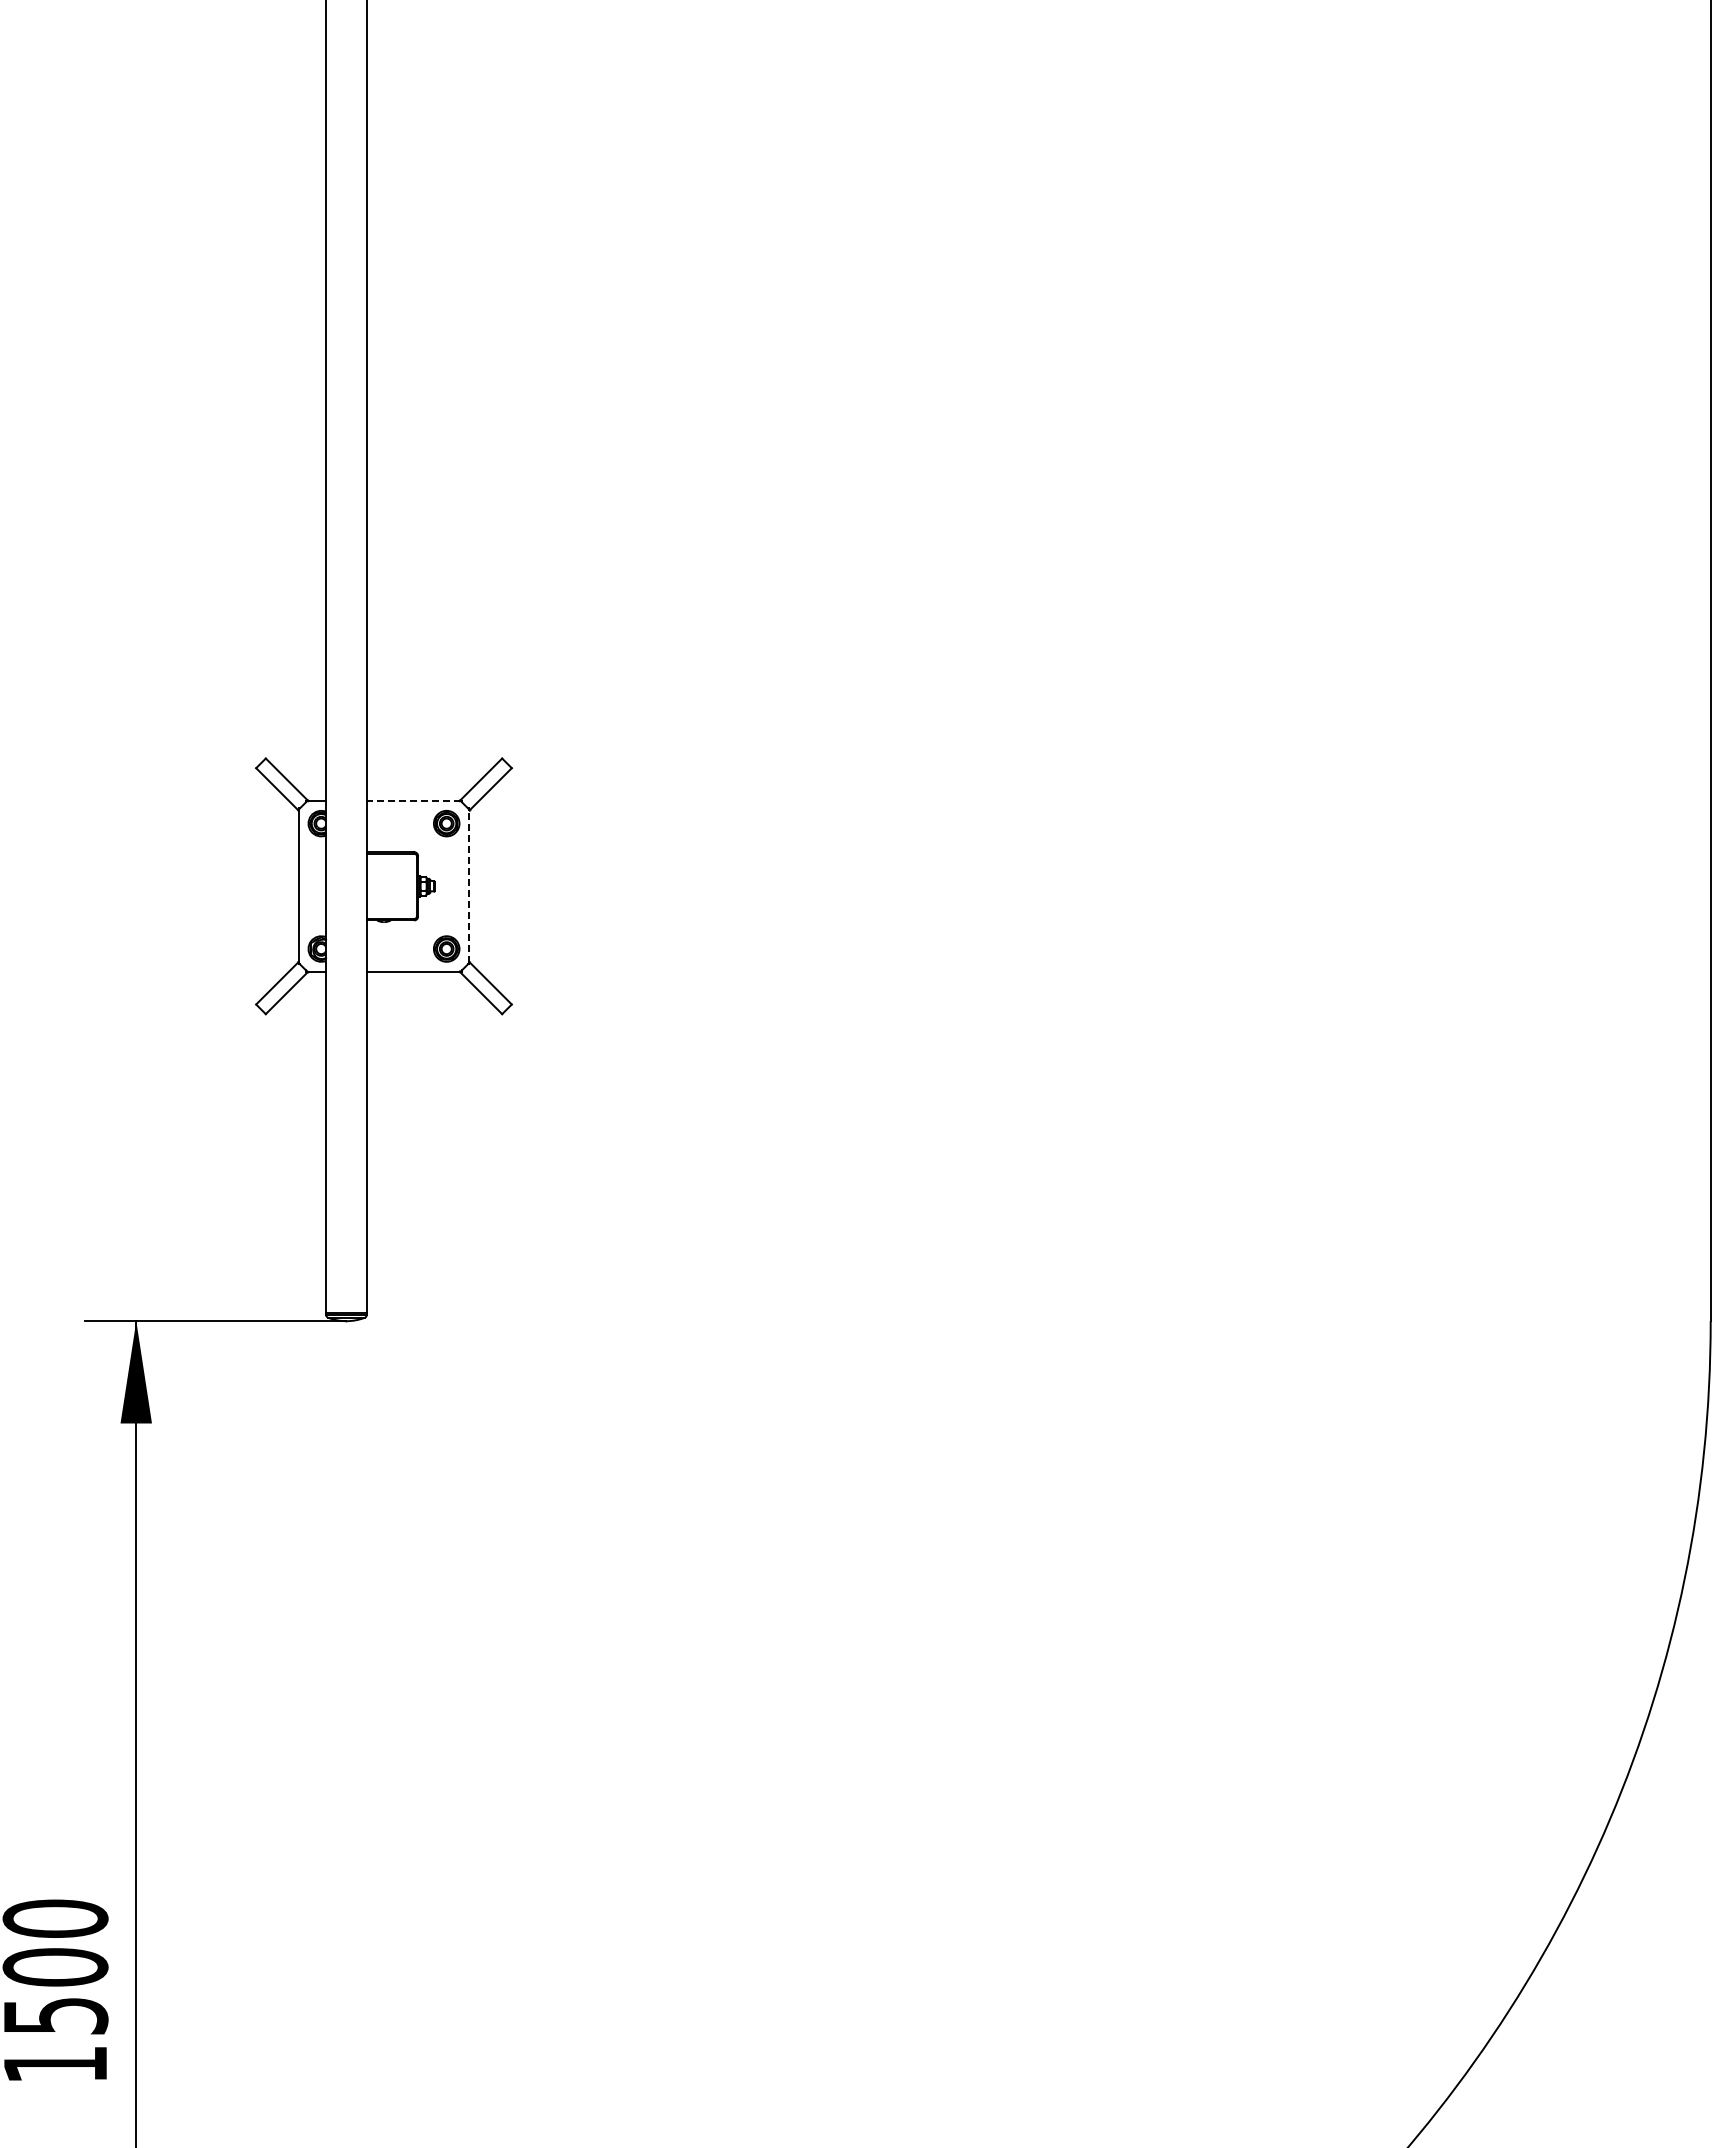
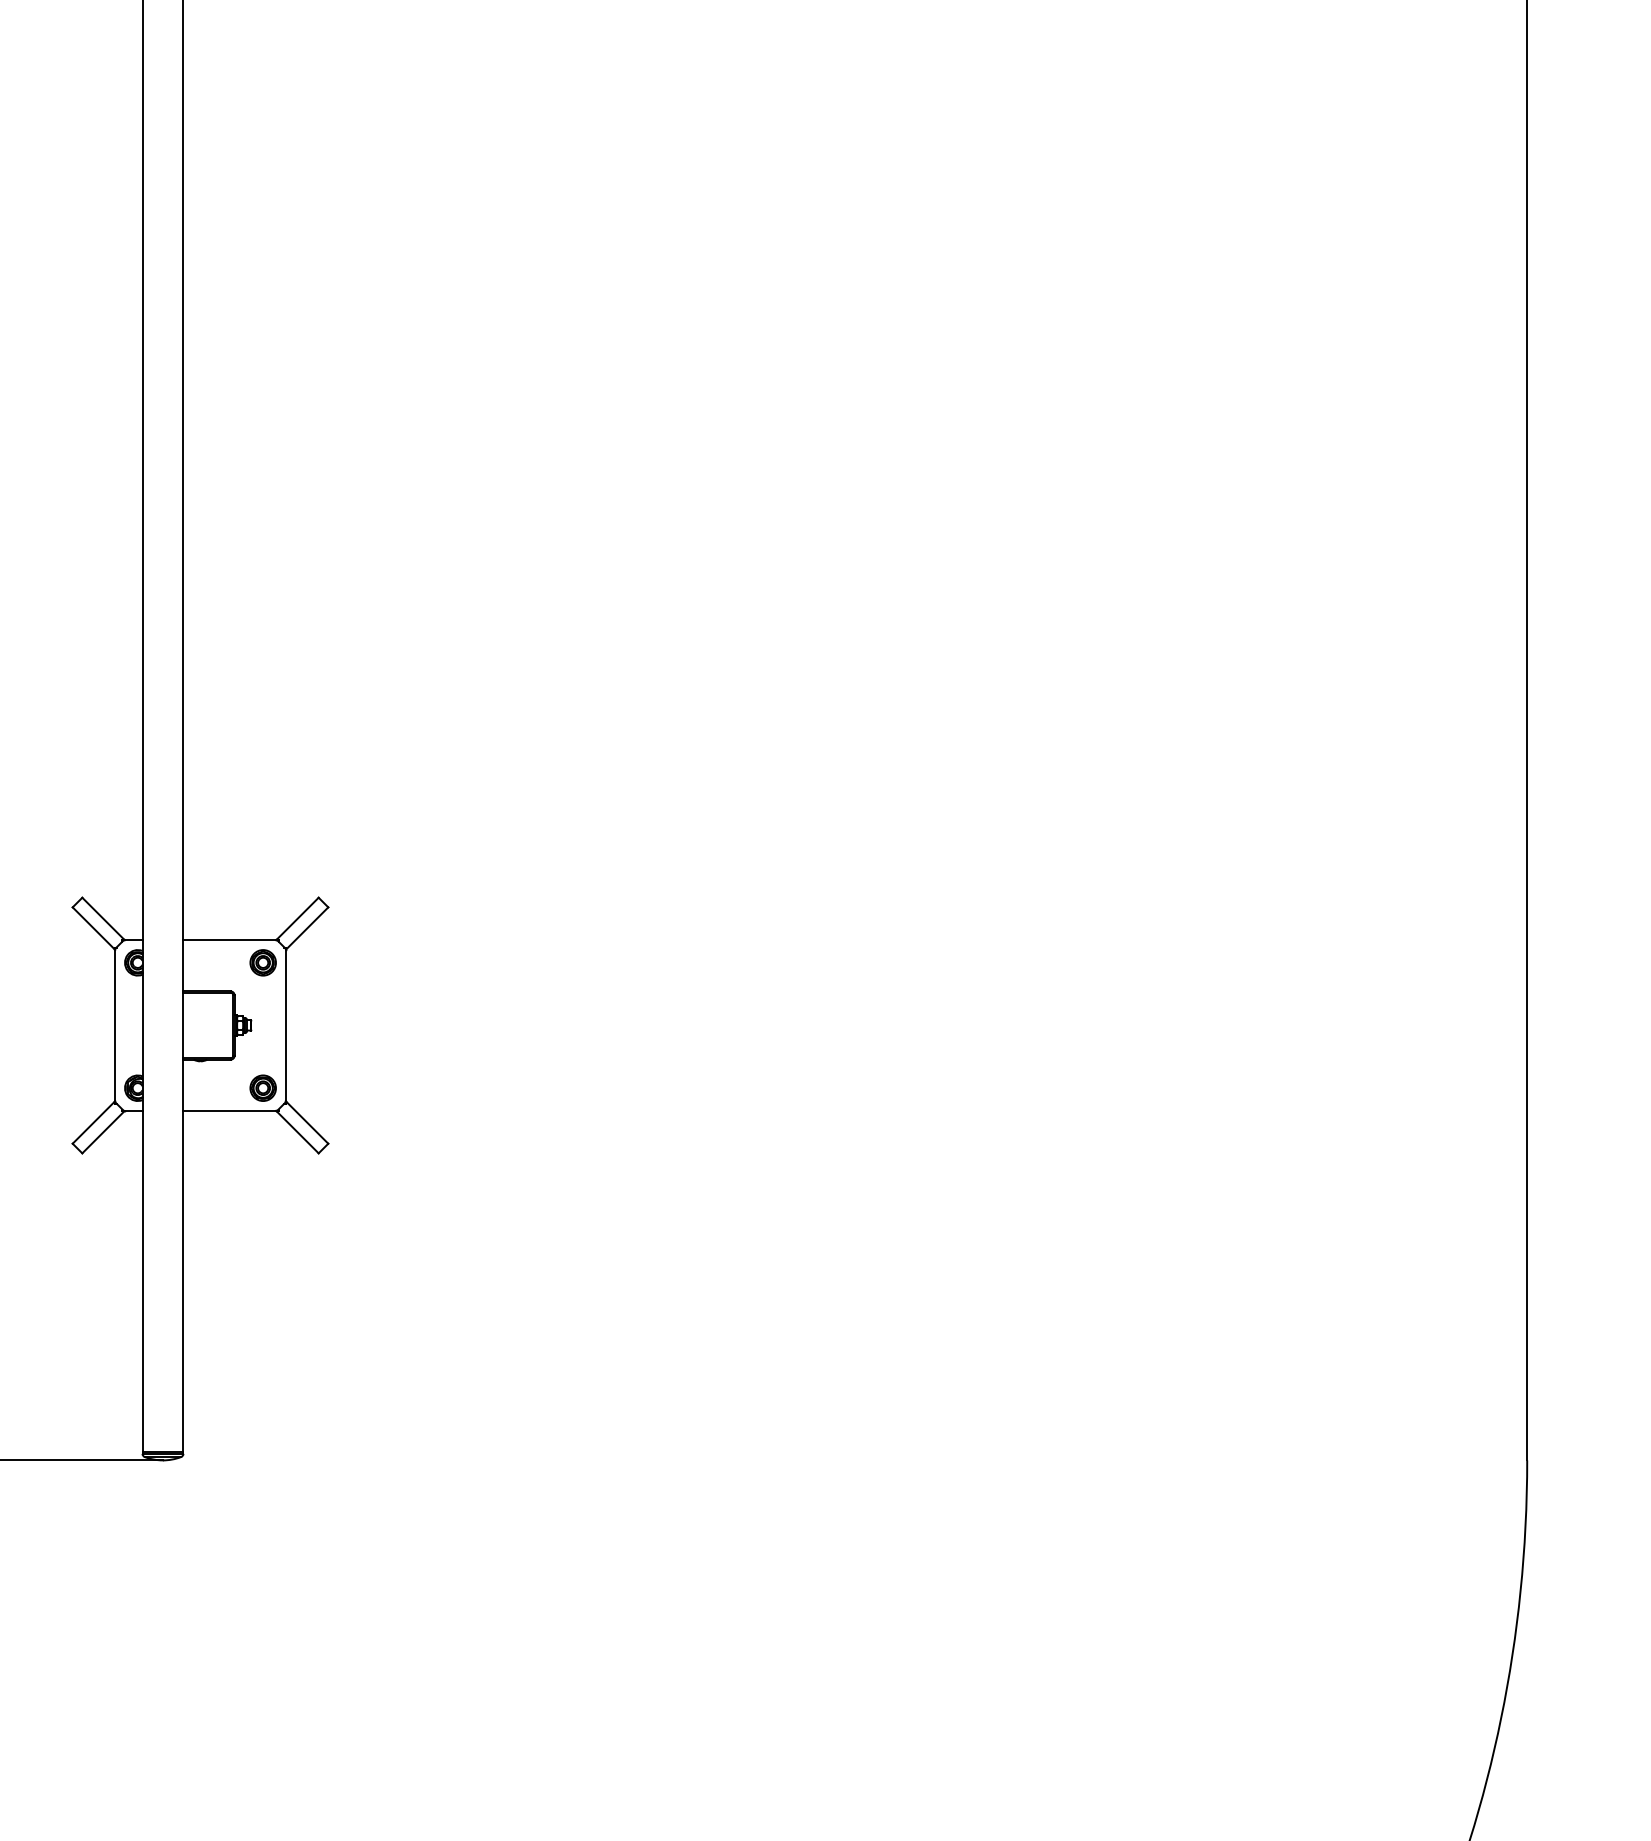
line: (413, 801) -> (230, 940), dashed -> solid
line: (469, 886) -> (286, 1025), dashed -> solid

